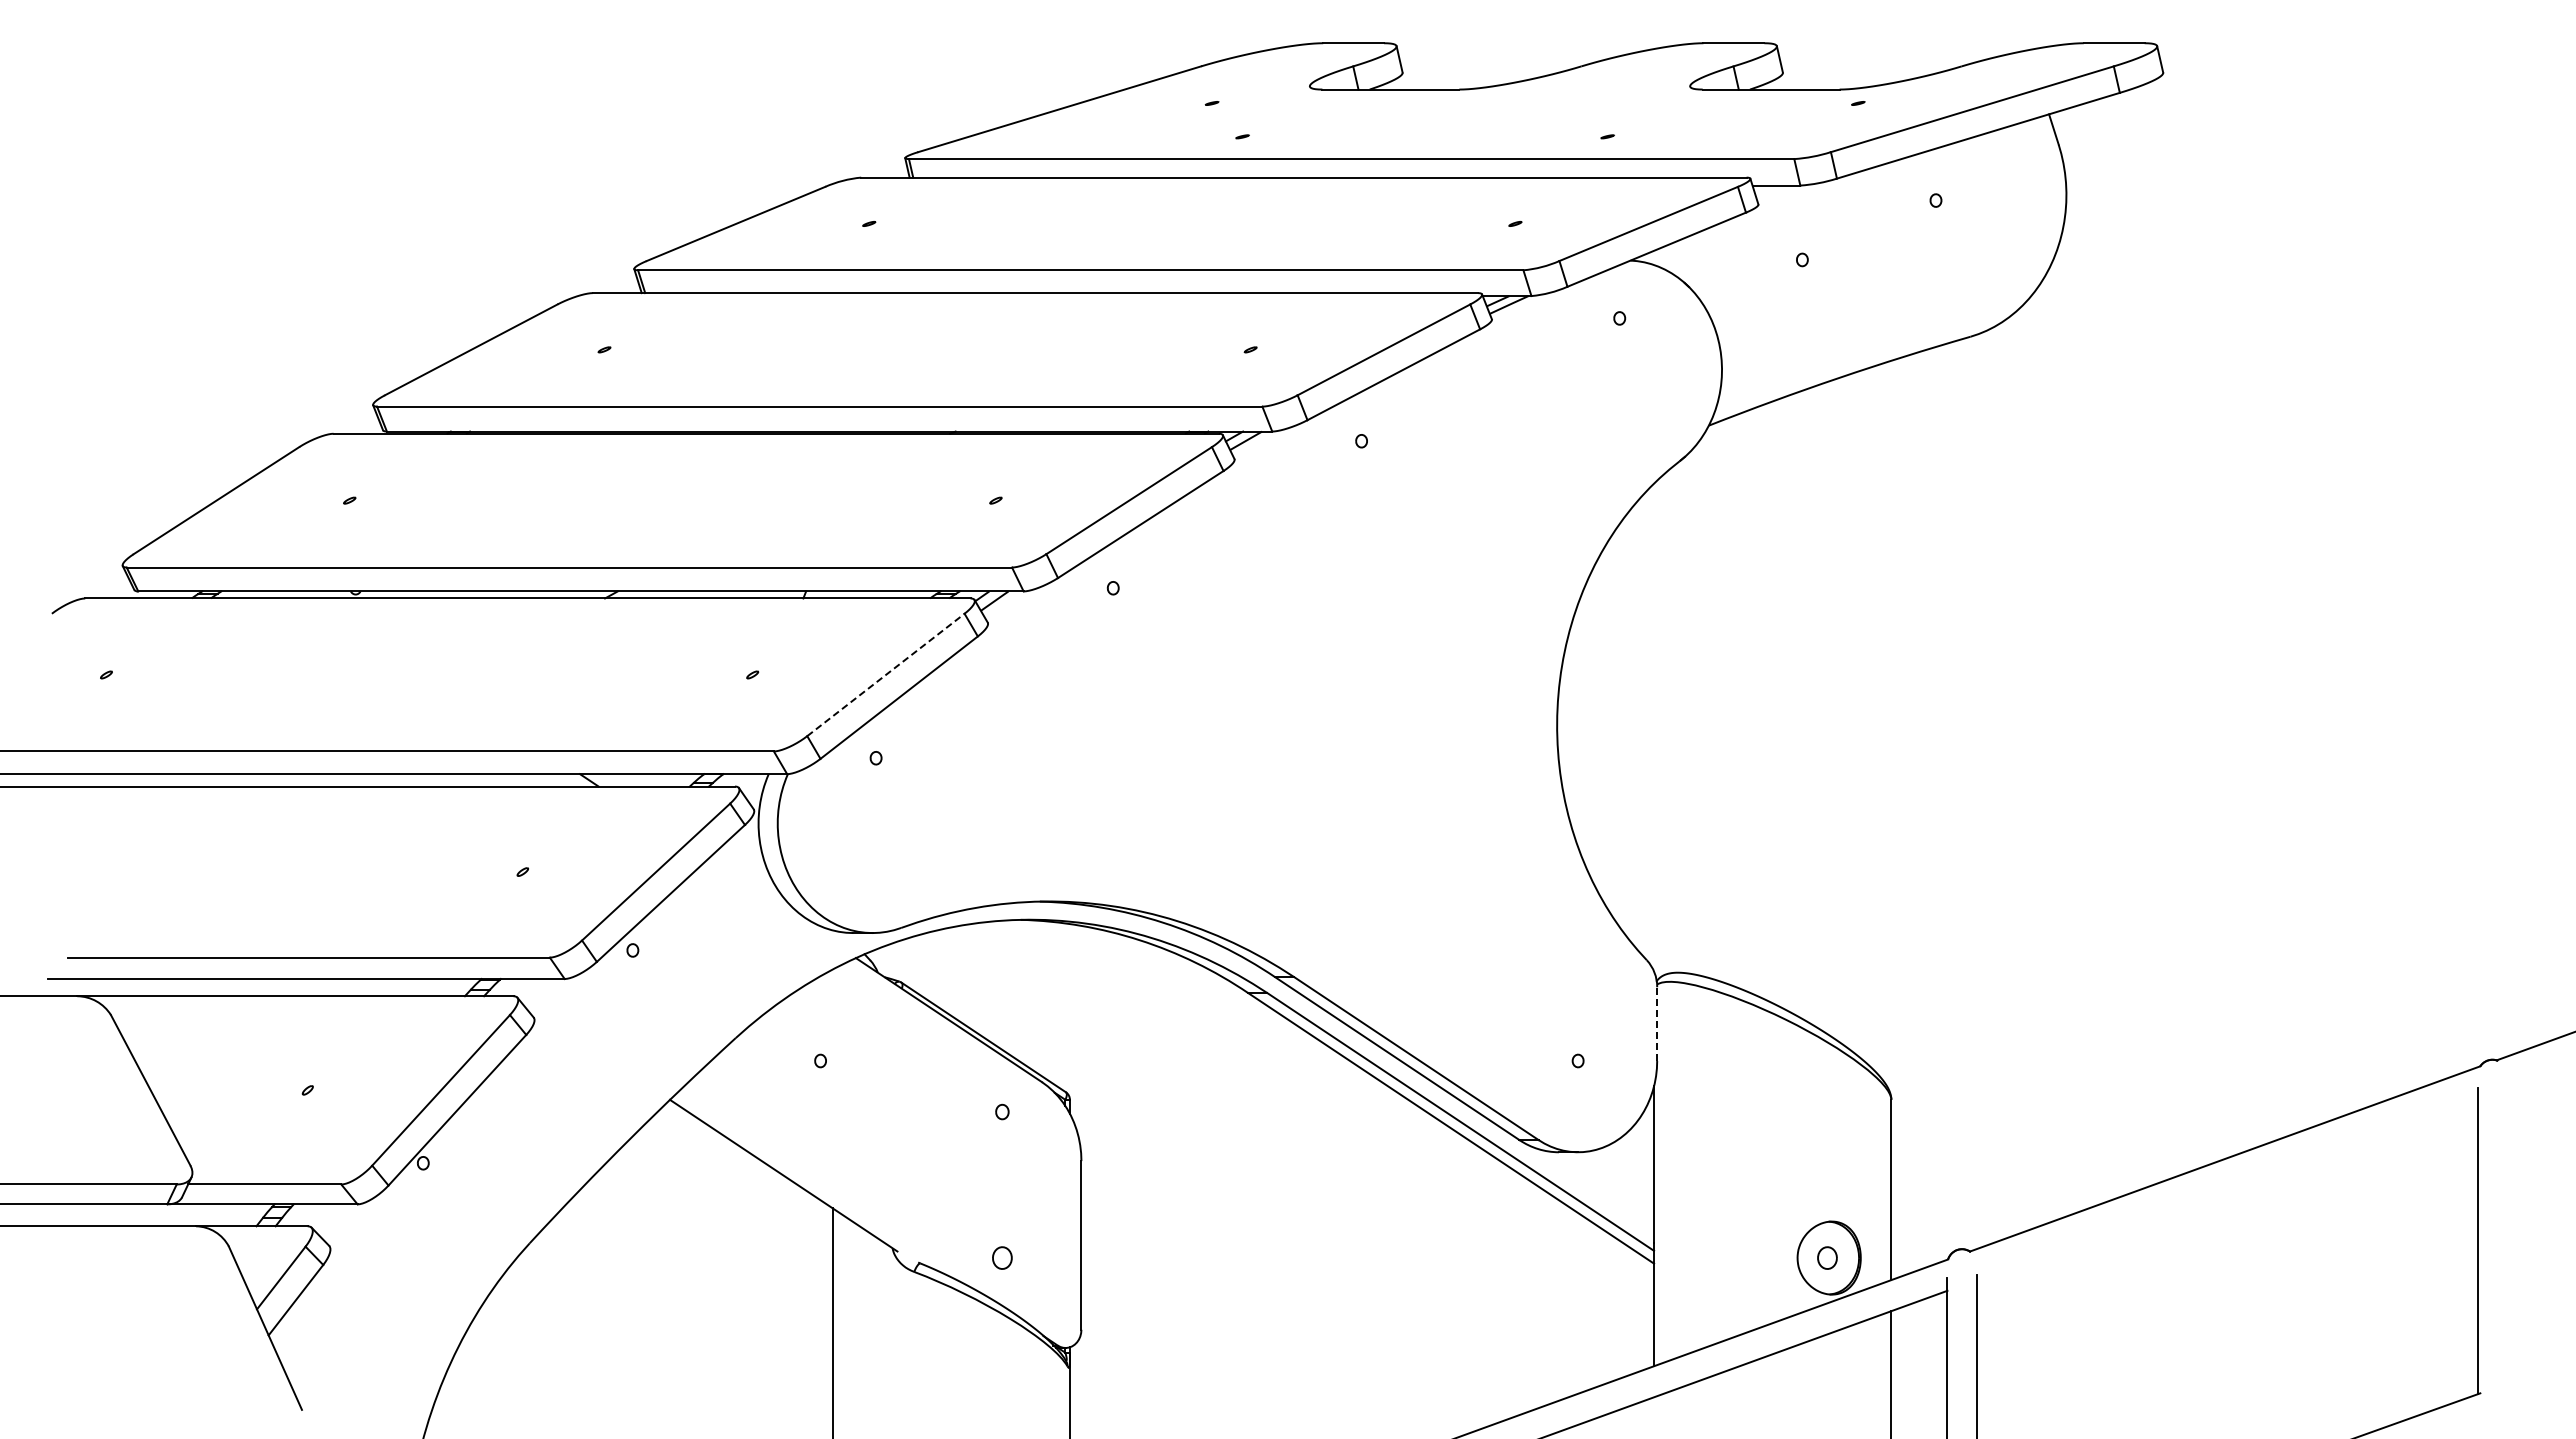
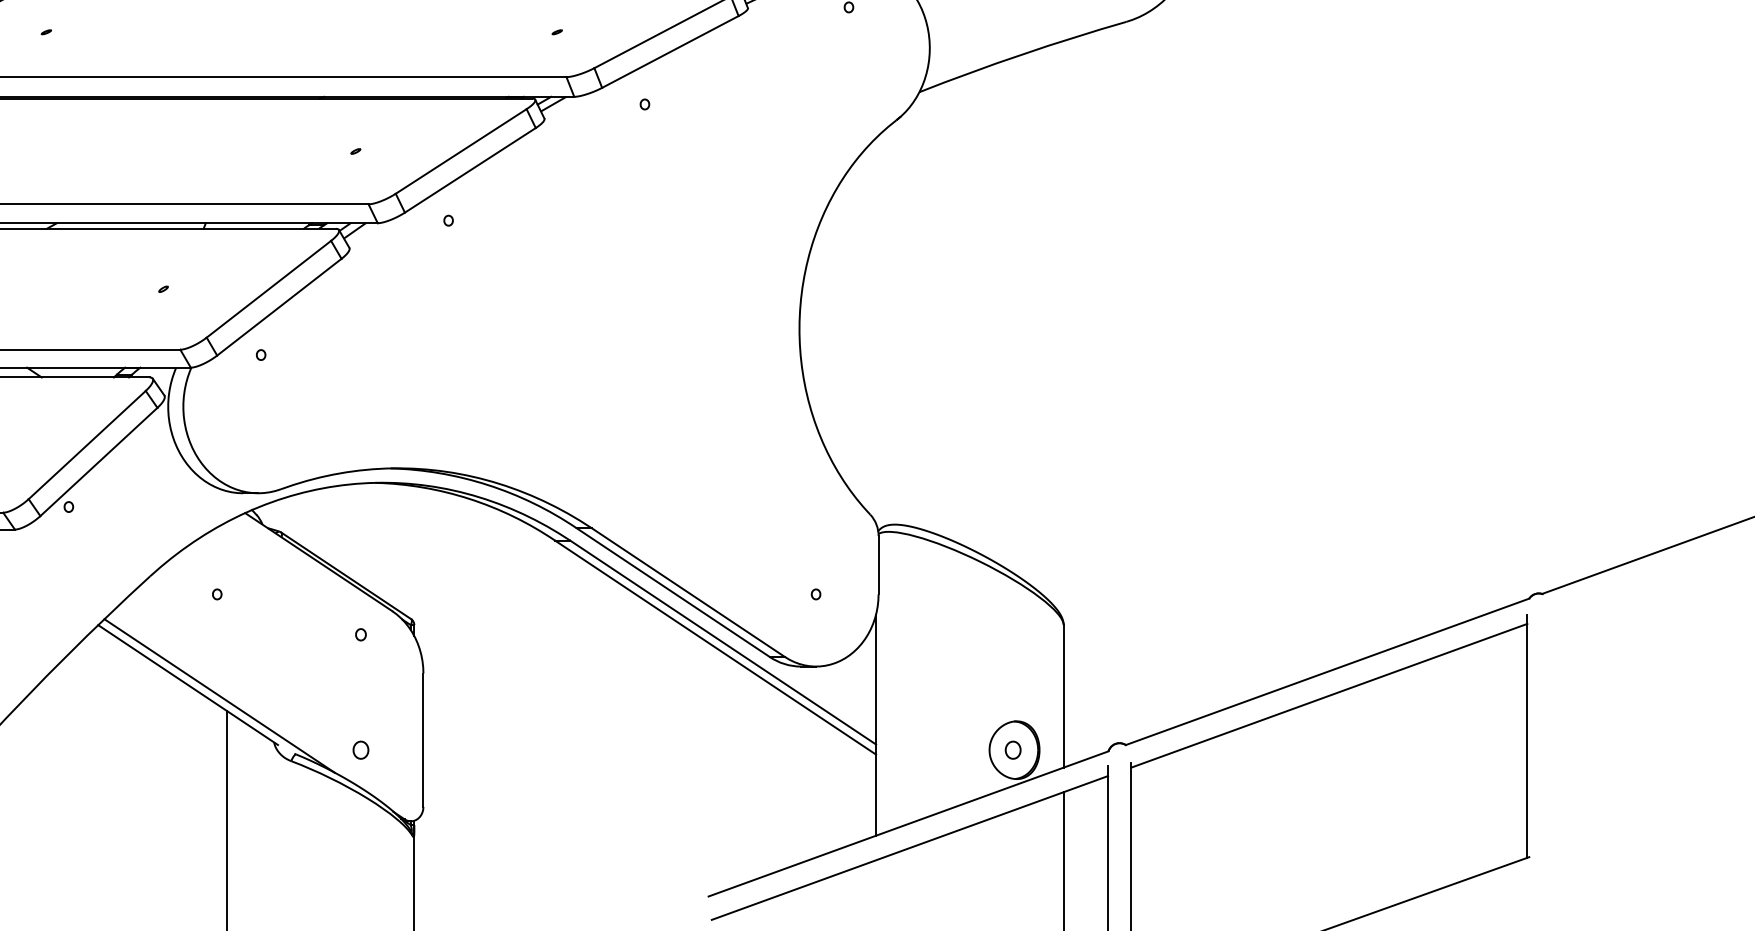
line: (885, 674) -> (268, 288), dashed -> solid
line: (1657, 1024) -> (878, 565), dashed -> solid
line: (823, 1189) -> (219, 696), added
line: (2226, 1189) -> (1328, 696), added

